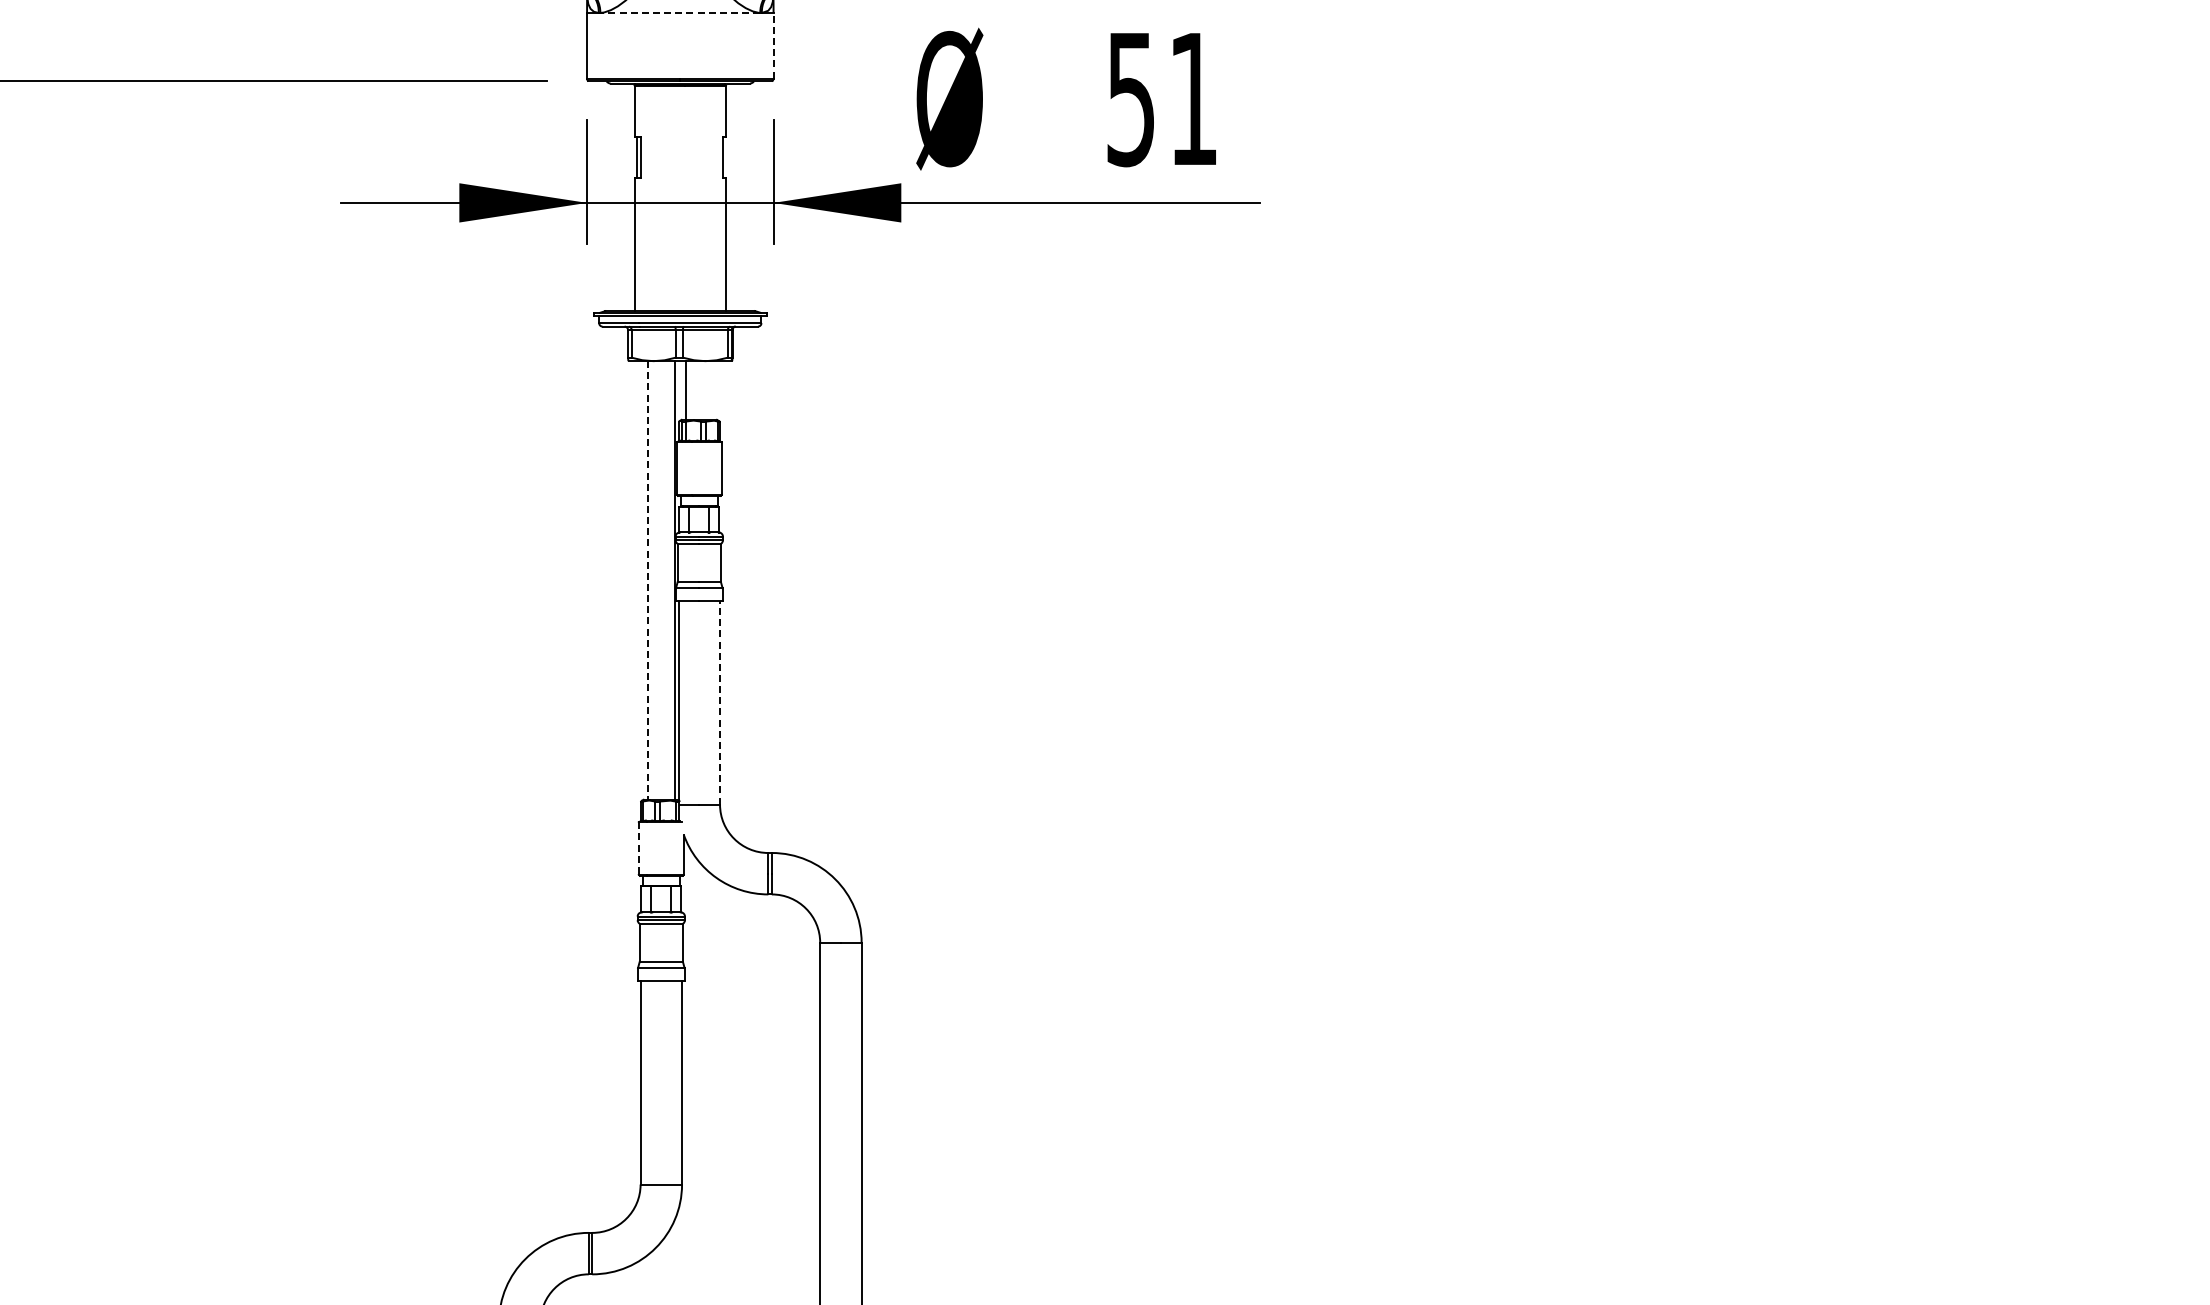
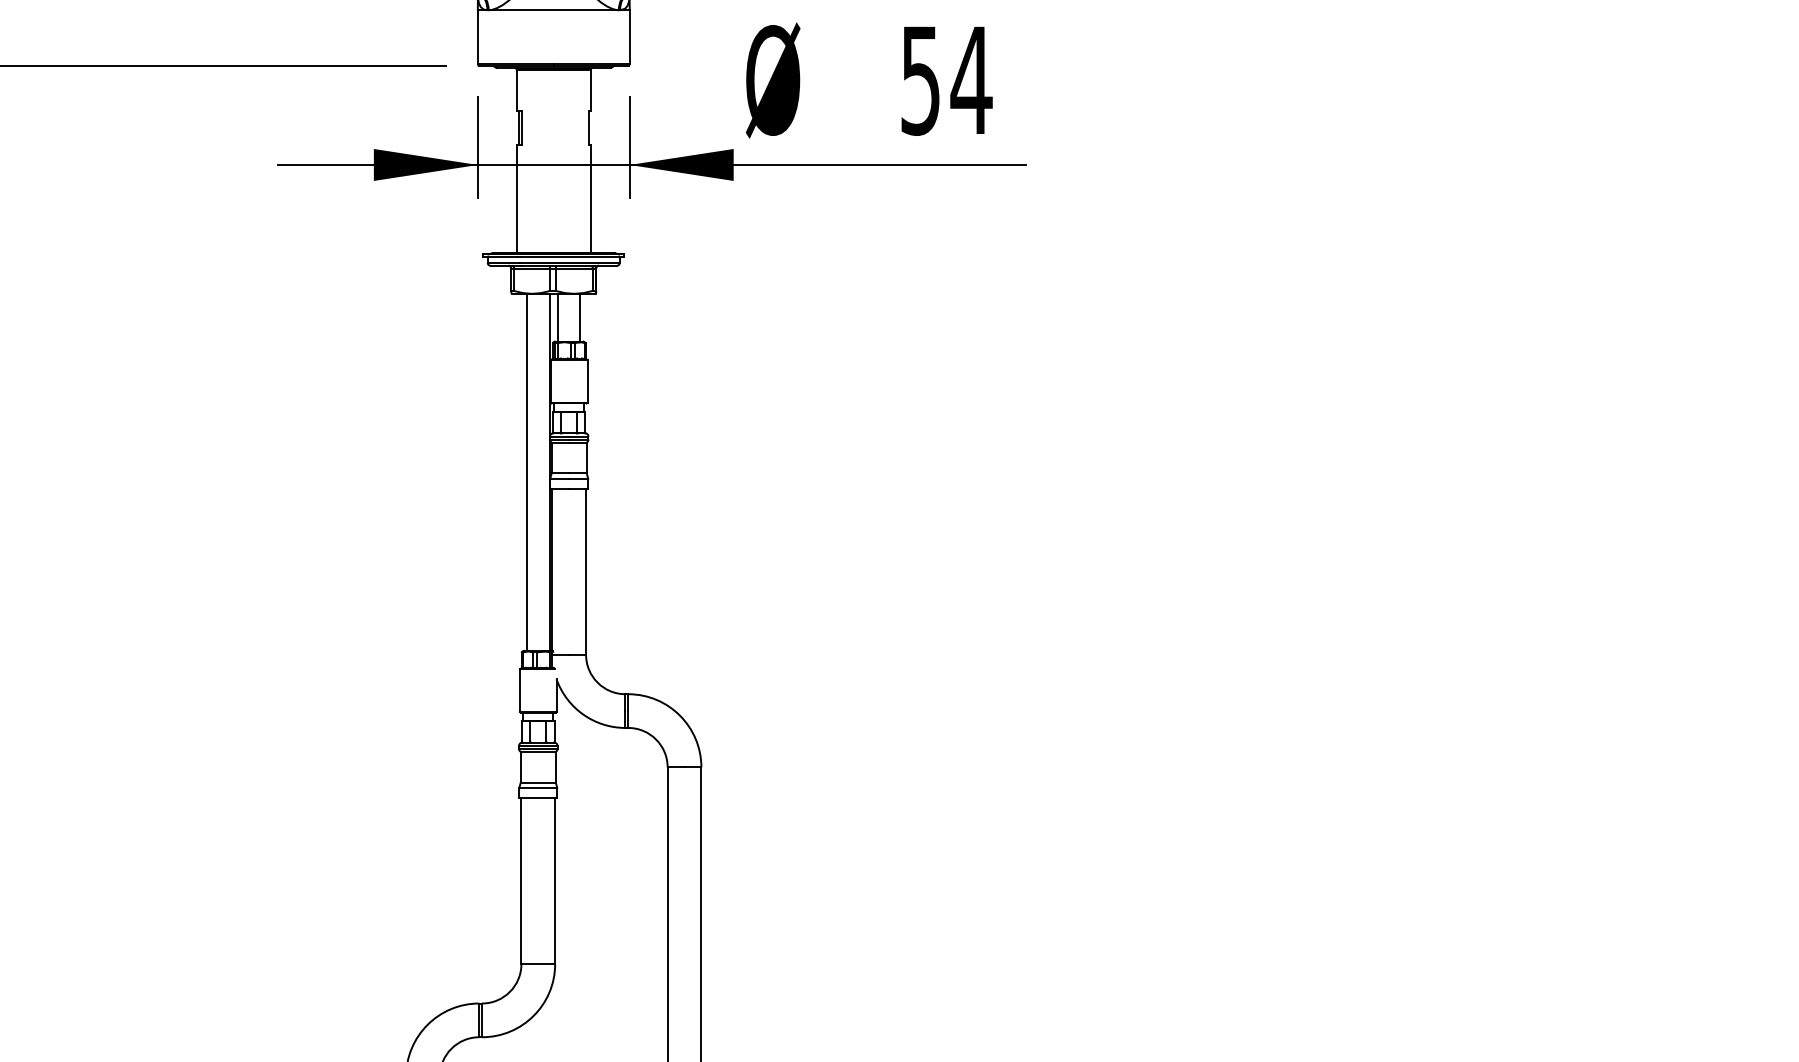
line: (680, 13) -> (553, 10), dashed -> solid
line: (773, 45) -> (629, 36), dashed -> solid
text: (1193, 98) -> (971, 79), 51 -> 54
line: (713, 390) -> (580, 317), added
line: (647, 580) -> (527, 472), dashed -> solid
line: (720, 702) -> (586, 571), dashed -> solid
line: (638, 849) -> (519, 691), dashed -> solid

